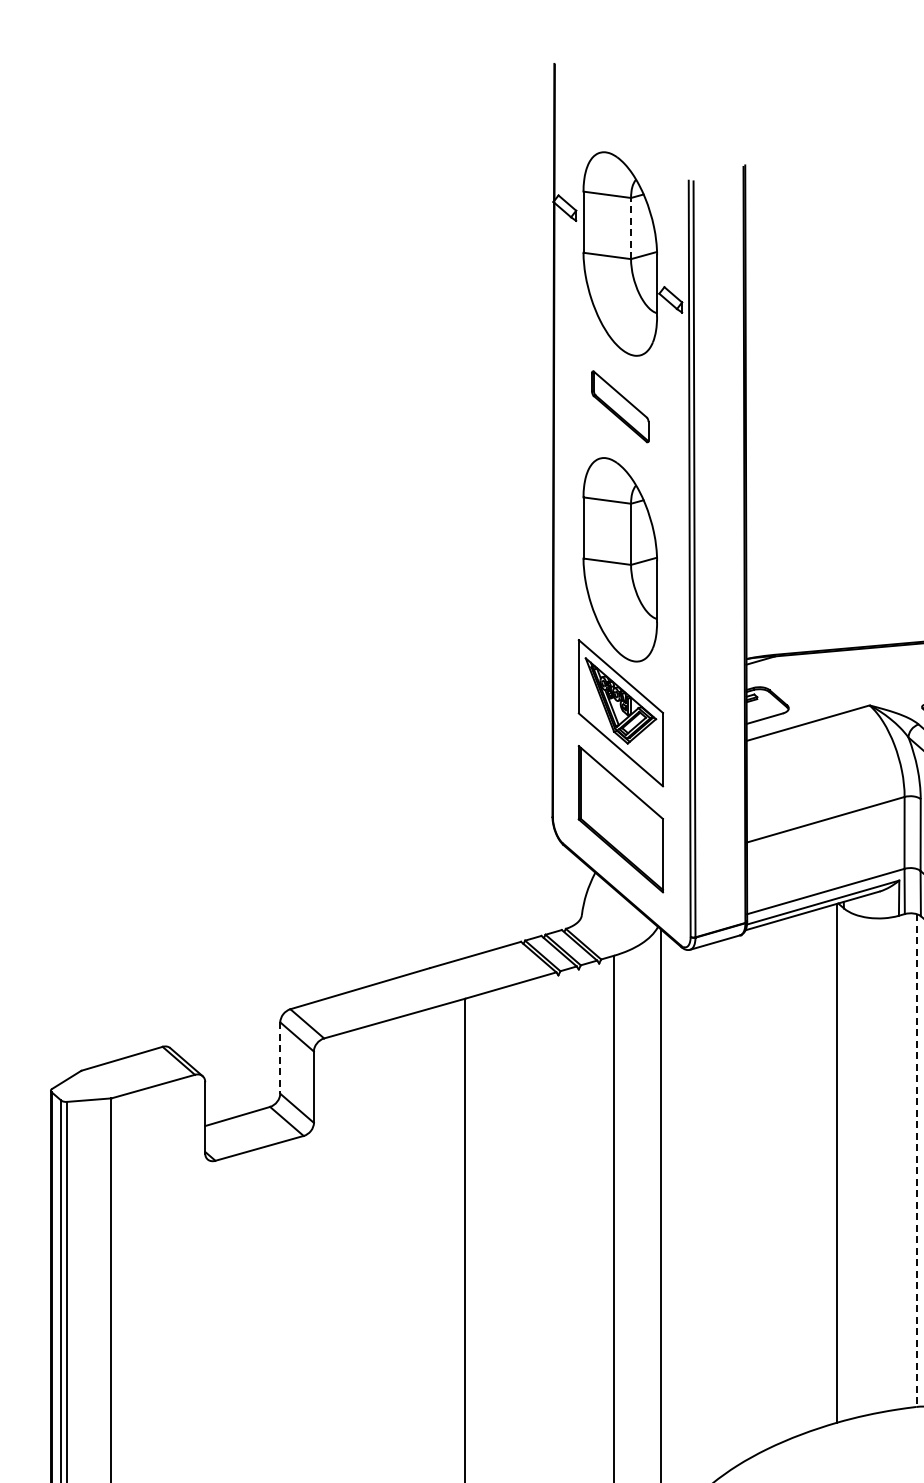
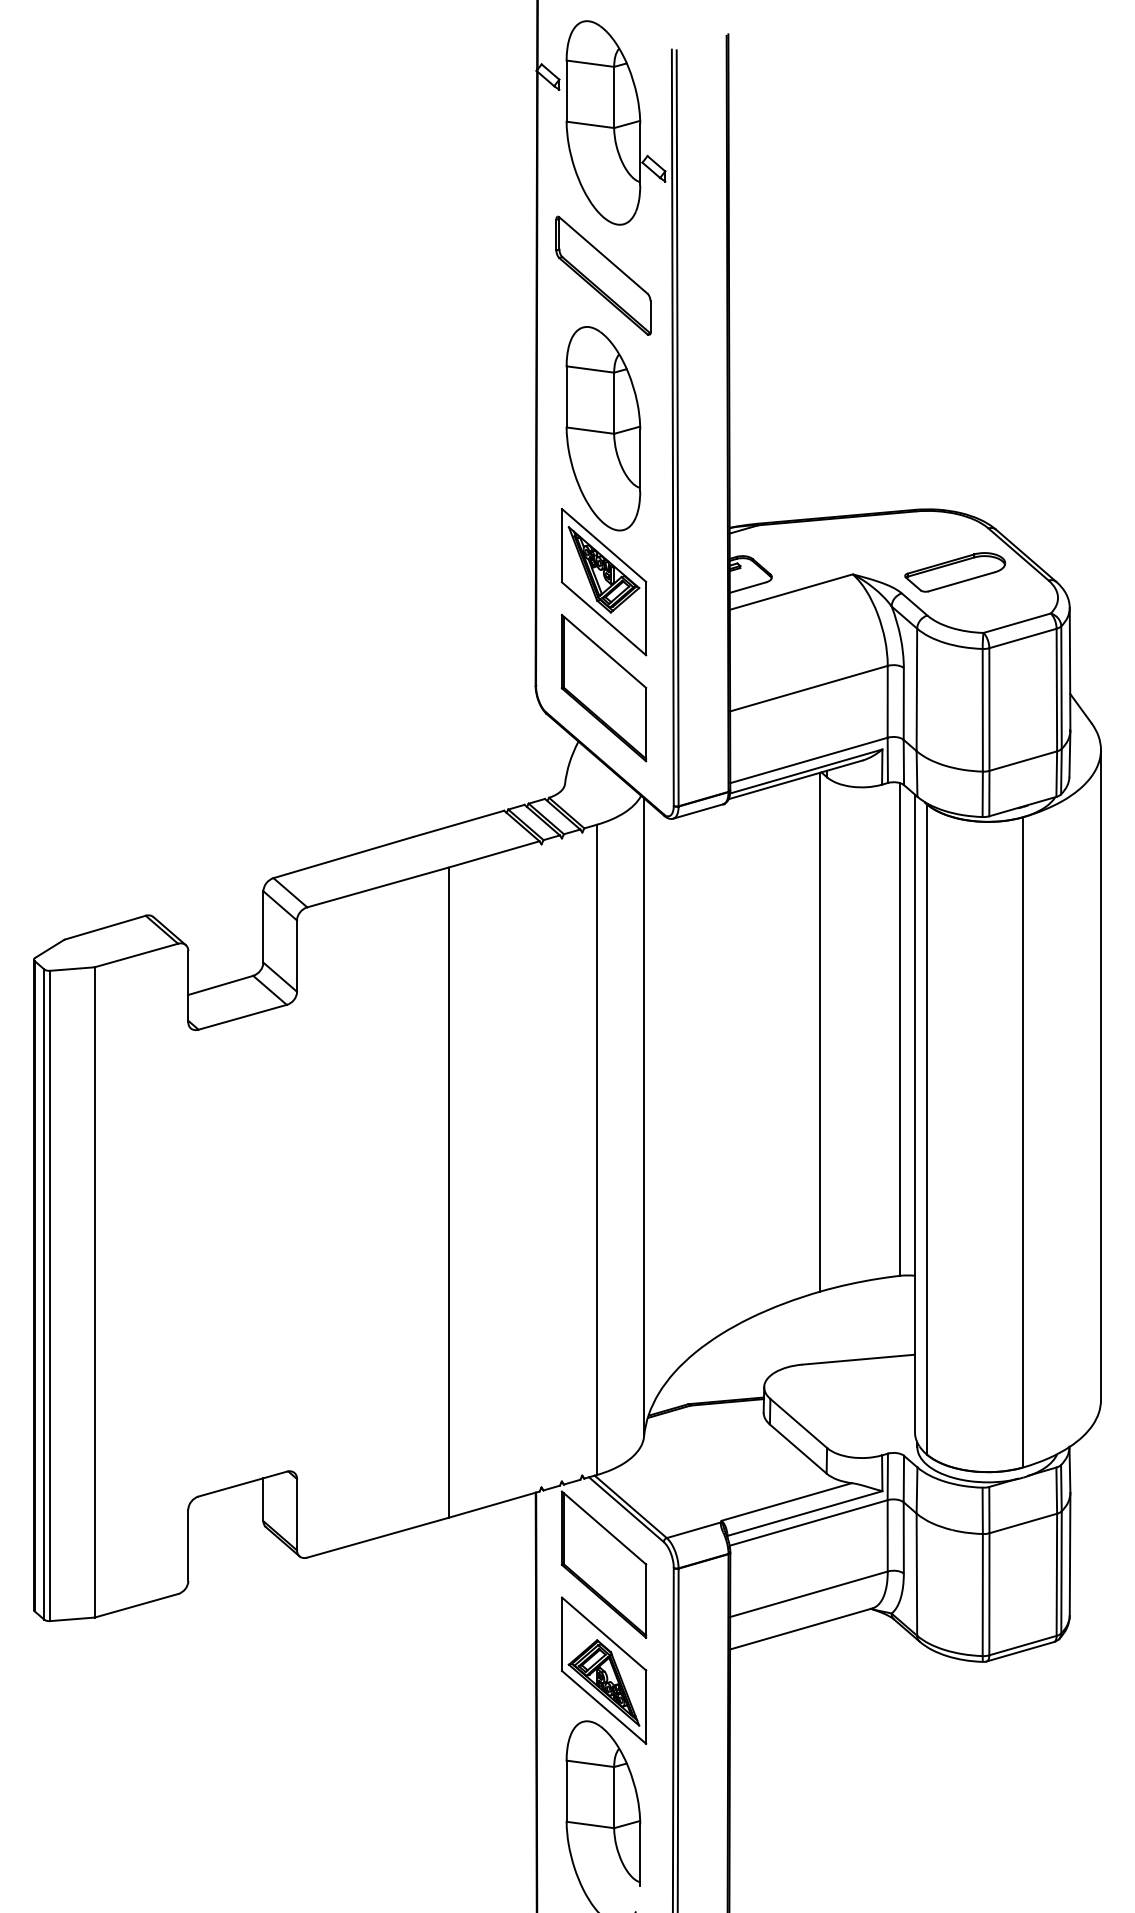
line: (631, 228) -> (614, 97), dashed -> solid
part: (620, 406) -> (603, 275), size x1.67
line: (280, 1057) -> (263, 926), dashed -> solid
line: (916, 1160) -> (899, 1029), dashed -> solid

